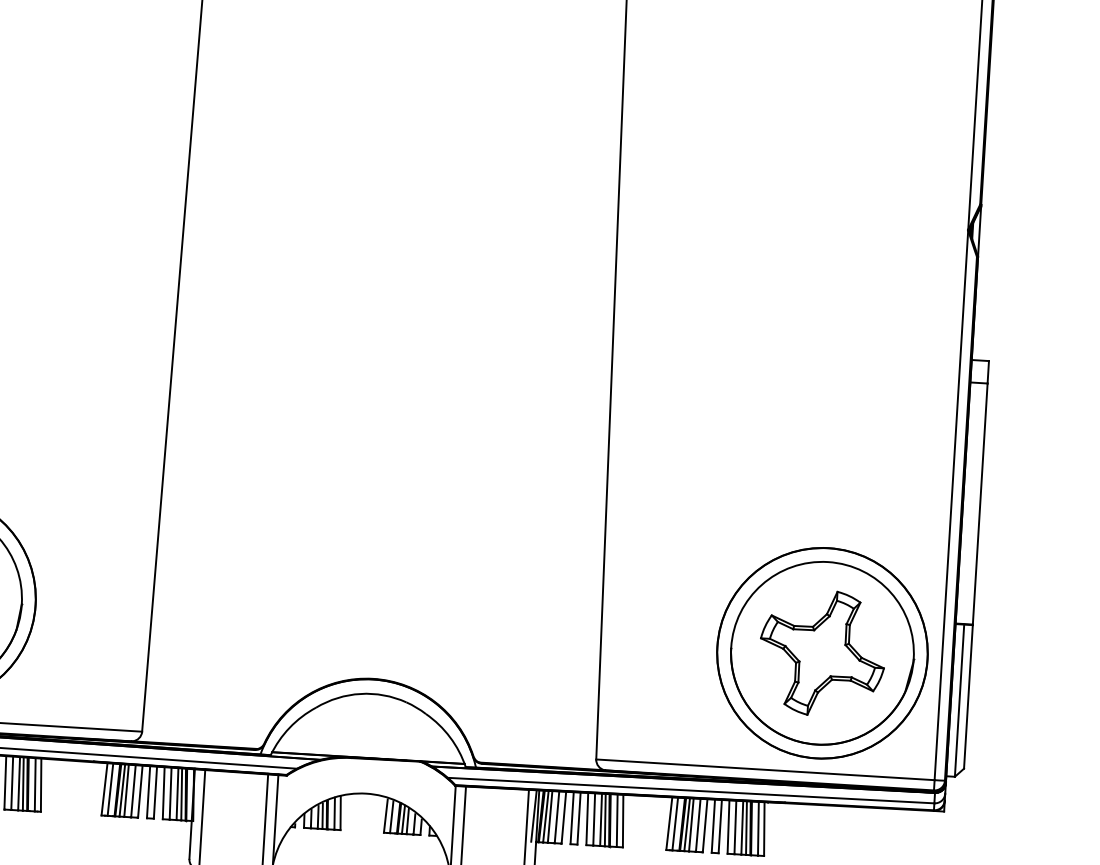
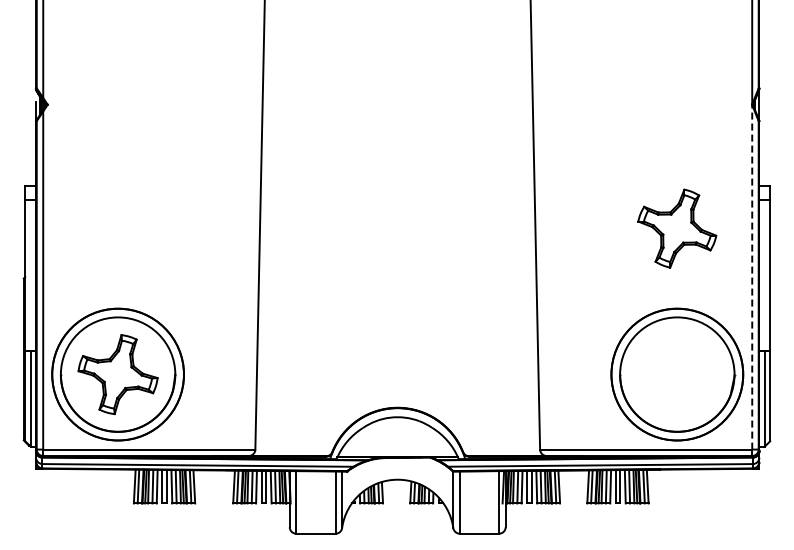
line: (951, 504) -> (752, 276), solid -> dashed
part: (822, 653) -> (677, 228), moved

